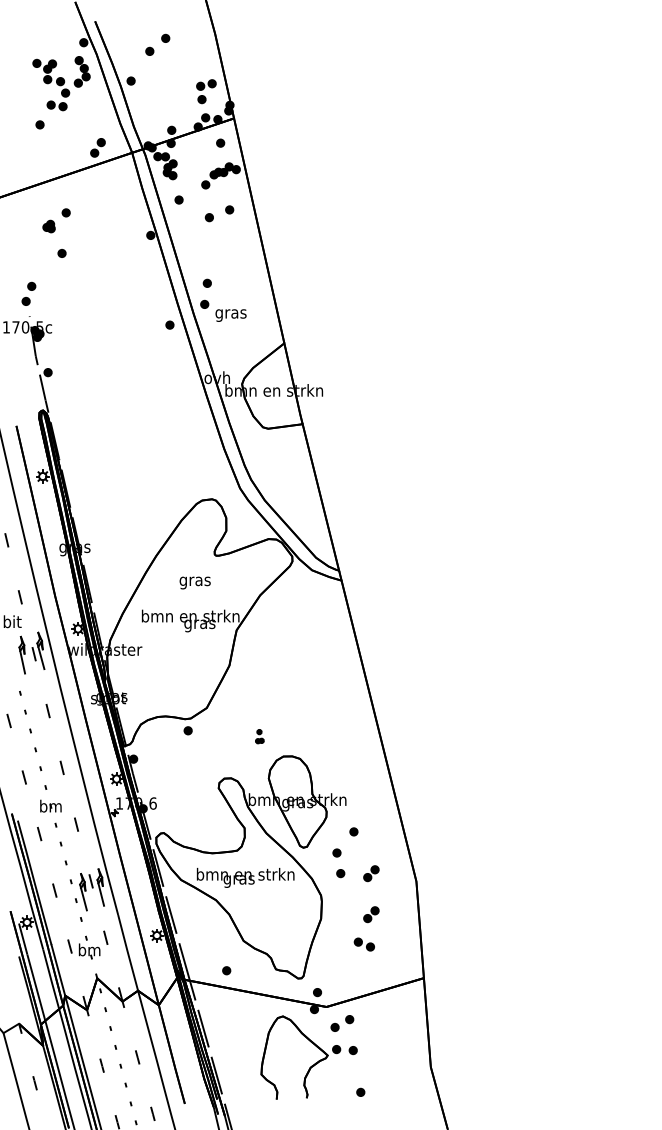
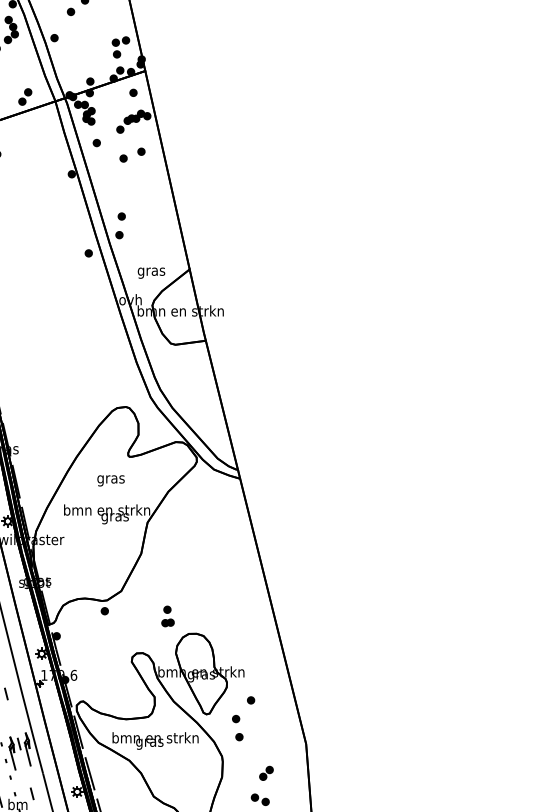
text: (230, 315) -> (151, 273), moved
part: (259, 736) -> (167, 616), size x1.67
part: (371, 873) -> (266, 737), removed

